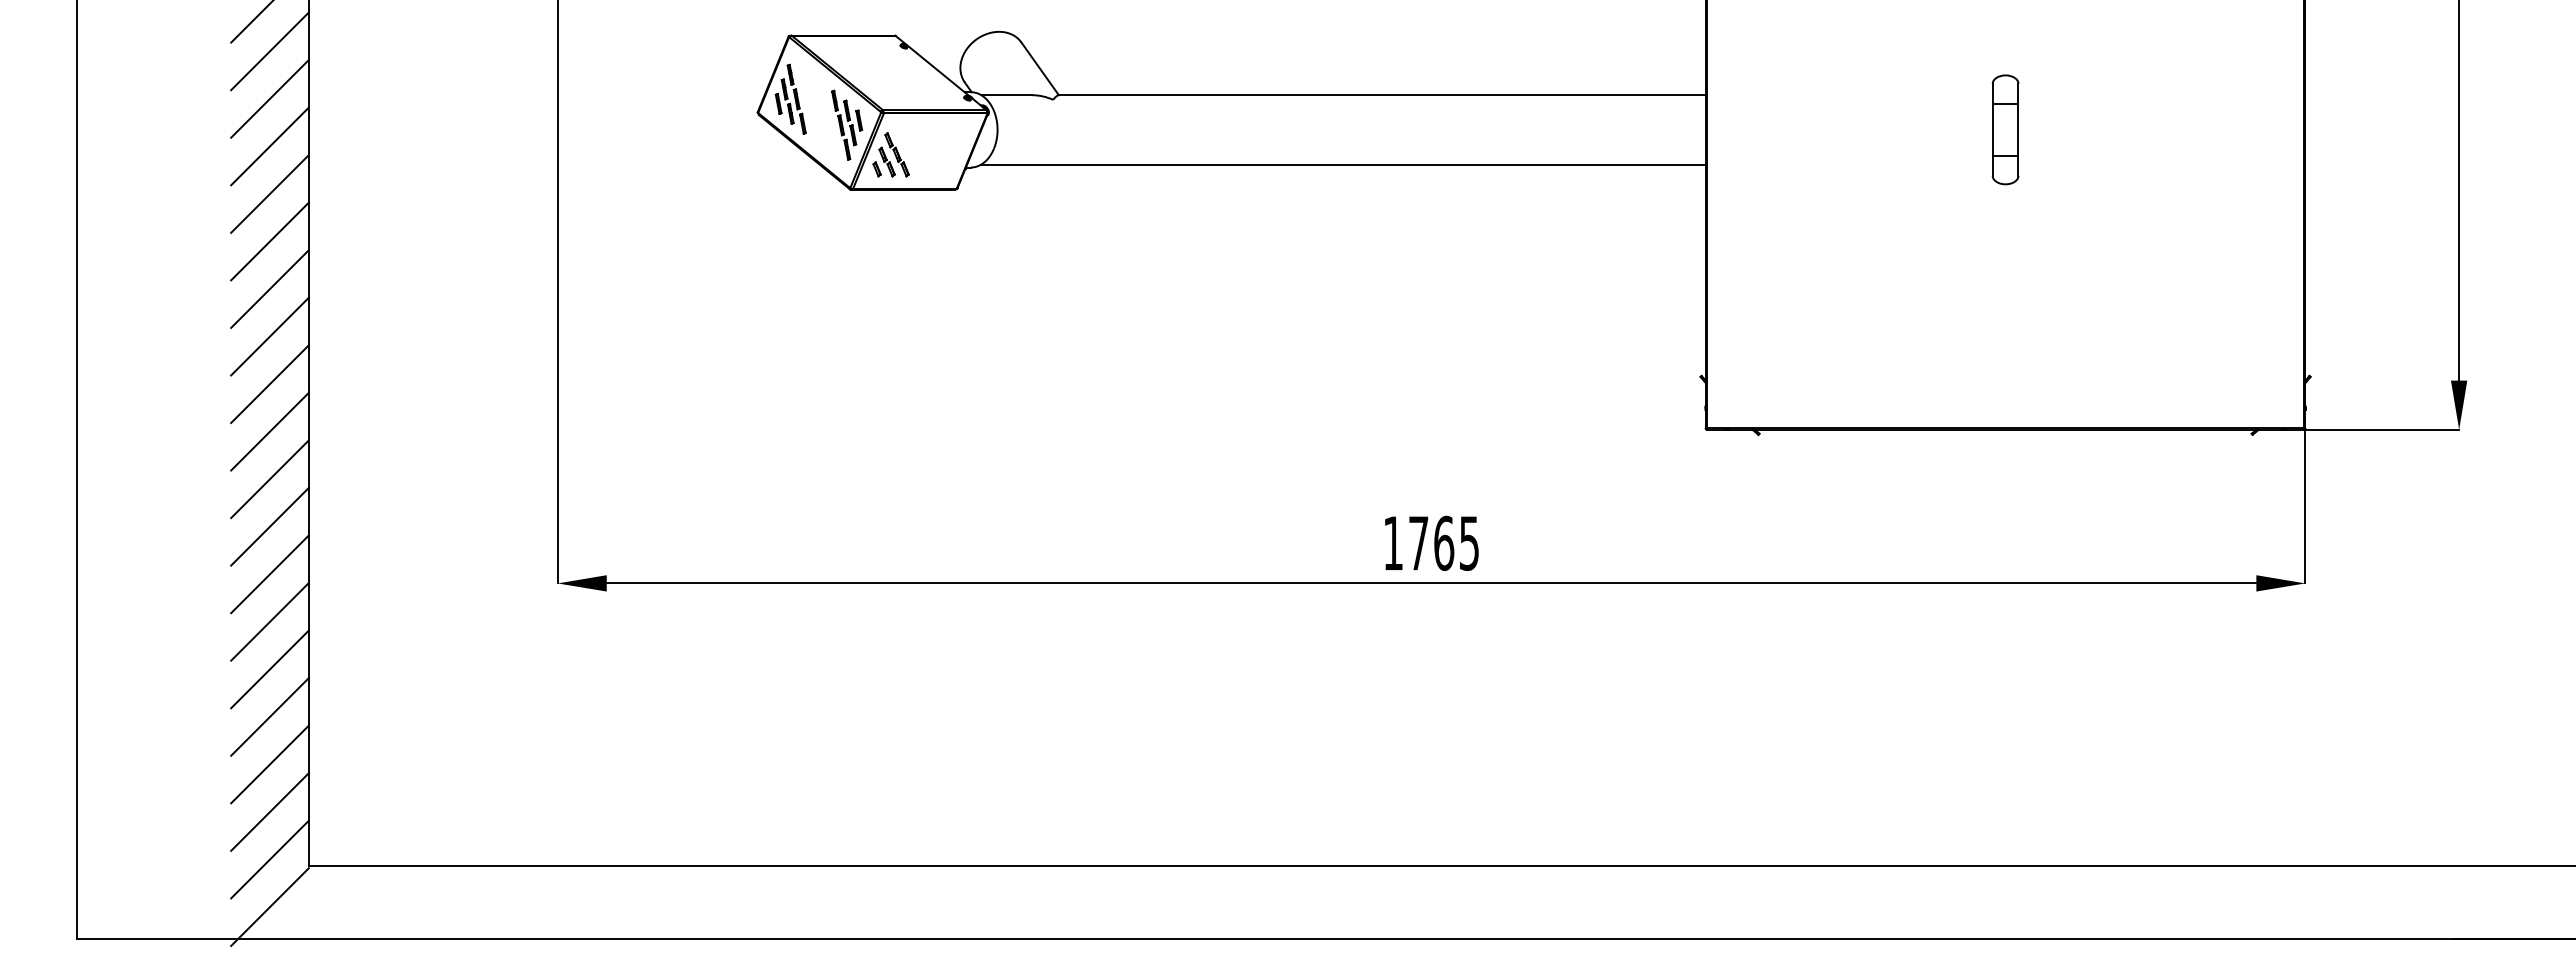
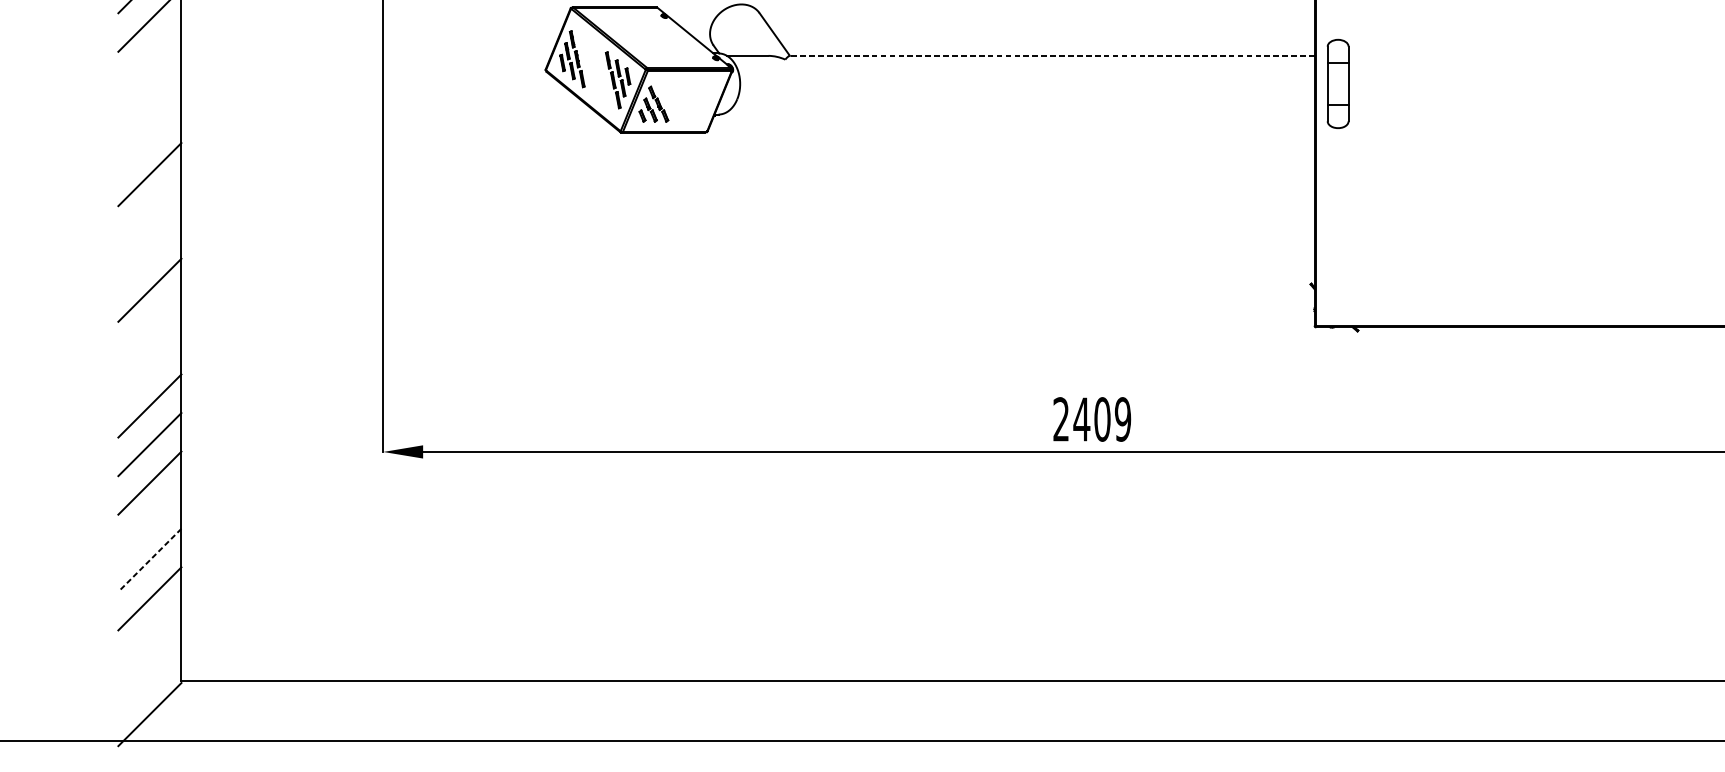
line: (1382, 95) -> (1052, 56), solid -> dashed
line: (269, 98) -> (149, 58), removed
part: (2005, 129) -> (1338, 83), moved
line: (269, 146) -> (149, 97), removed
line: (1343, 164) -> (1020, 112), removed
line: (269, 193) -> (149, 135), removed
line: (269, 288) -> (149, 212), removed
line: (269, 336) -> (149, 251), removed
line: (269, 431) -> (149, 328), removed
line: (269, 479) -> (149, 367), removed
text: (1431, 542) -> (1092, 418), 1765 -> 2409
line: (269, 669) -> (149, 521), removed
line: (270, 716) -> (150, 559), solid -> dashed
line: (269, 811) -> (149, 637), removed
line: (269, 859) -> (149, 675), removed

